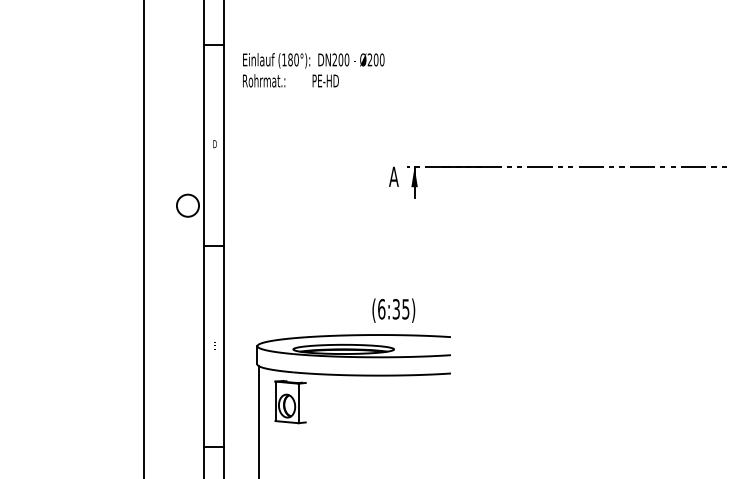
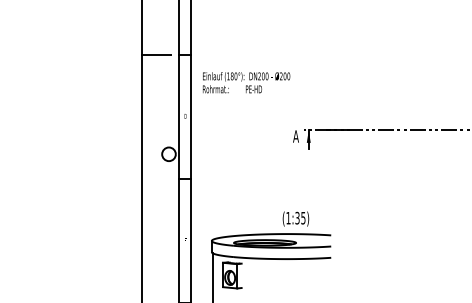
line: (167, 45) -> (156, 55), added
text: (313, 69) -> (246, 82), moved
text: (381, 308) -> (288, 217), (6:35) -> (1:35)

